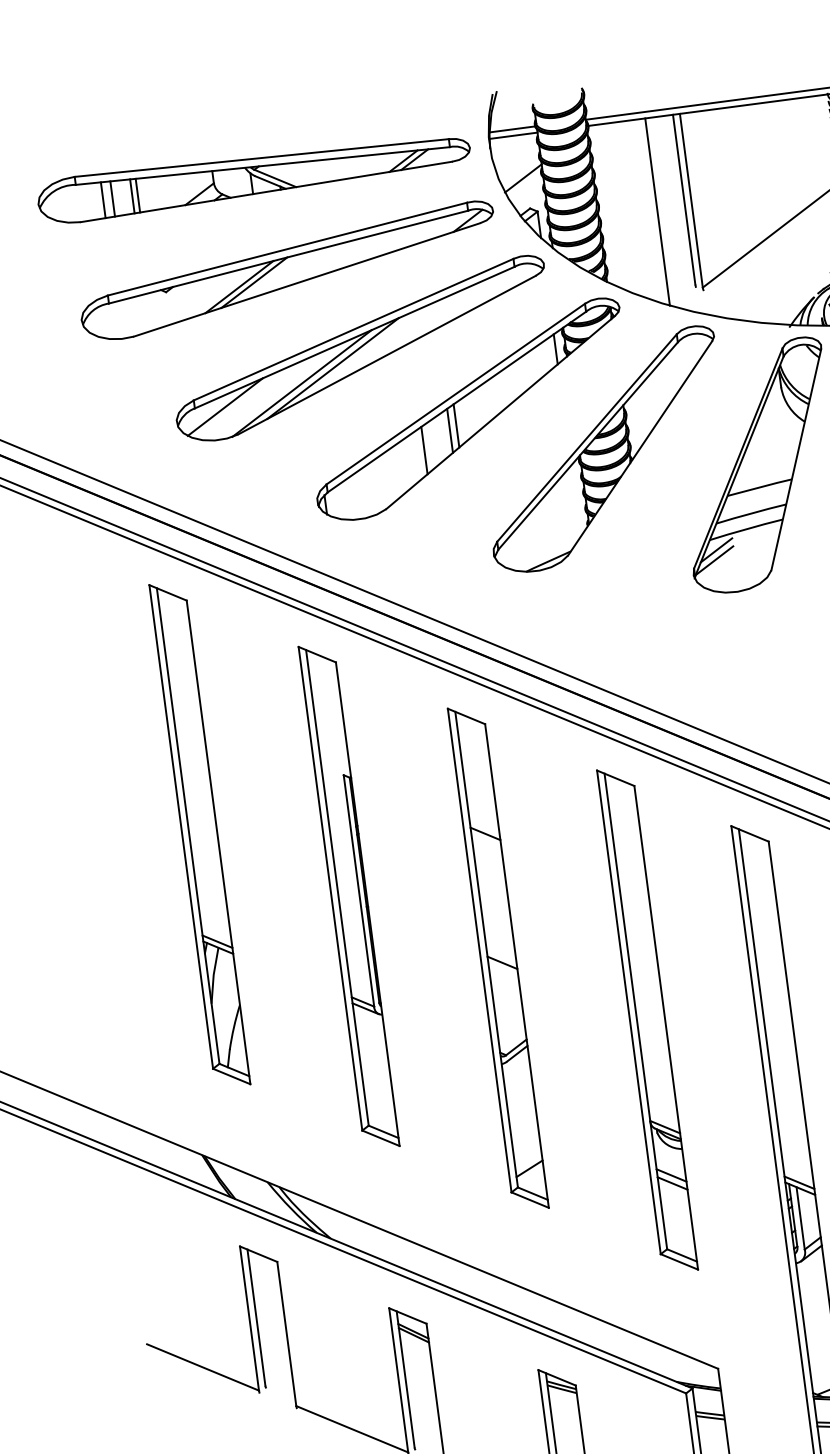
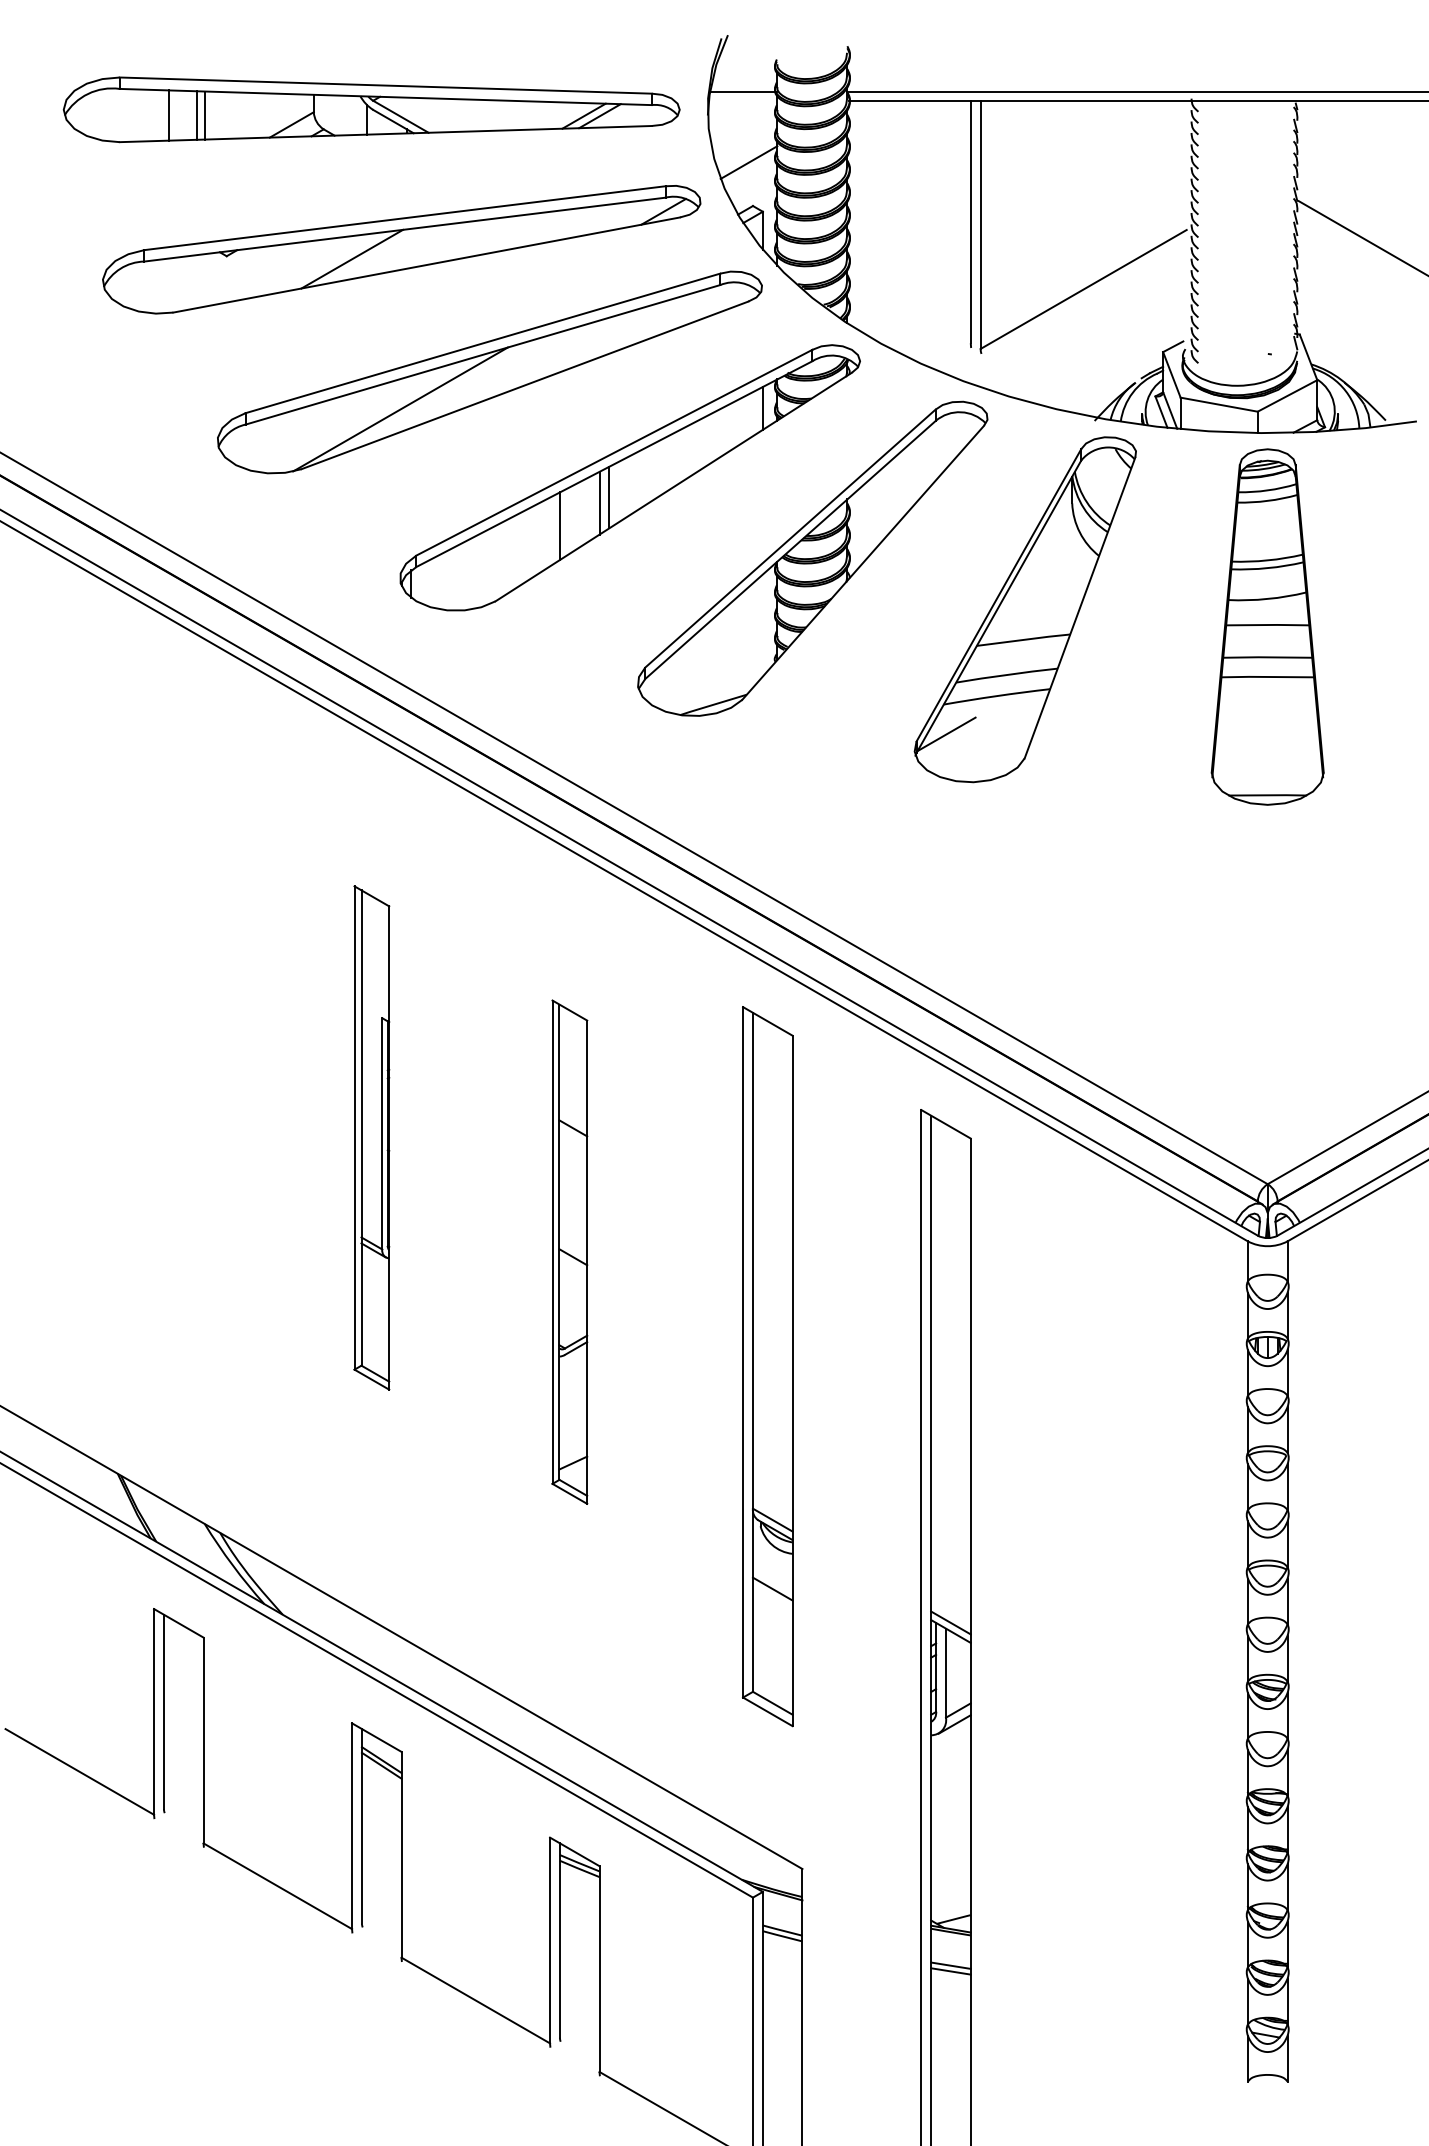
line: (513, 135) -> (742, 100), removed
line: (103, 200) -> (155, 115), removed
line: (657, 211) -> (931, 234), removed
line: (238, 287) -> (329, 262), removed
line: (332, 368) -> (446, 393), removed
line: (225, 406) -> (288, 427), removed
line: (716, 550) -> (951, 720), removed
part: (199, 834) -> (173, 1023), removed
part: (348, 896) -> (371, 1137), size x0.7
part: (498, 957) -> (569, 1251), size x0.7
line: (672, 1183) -> (772, 1600), removed

